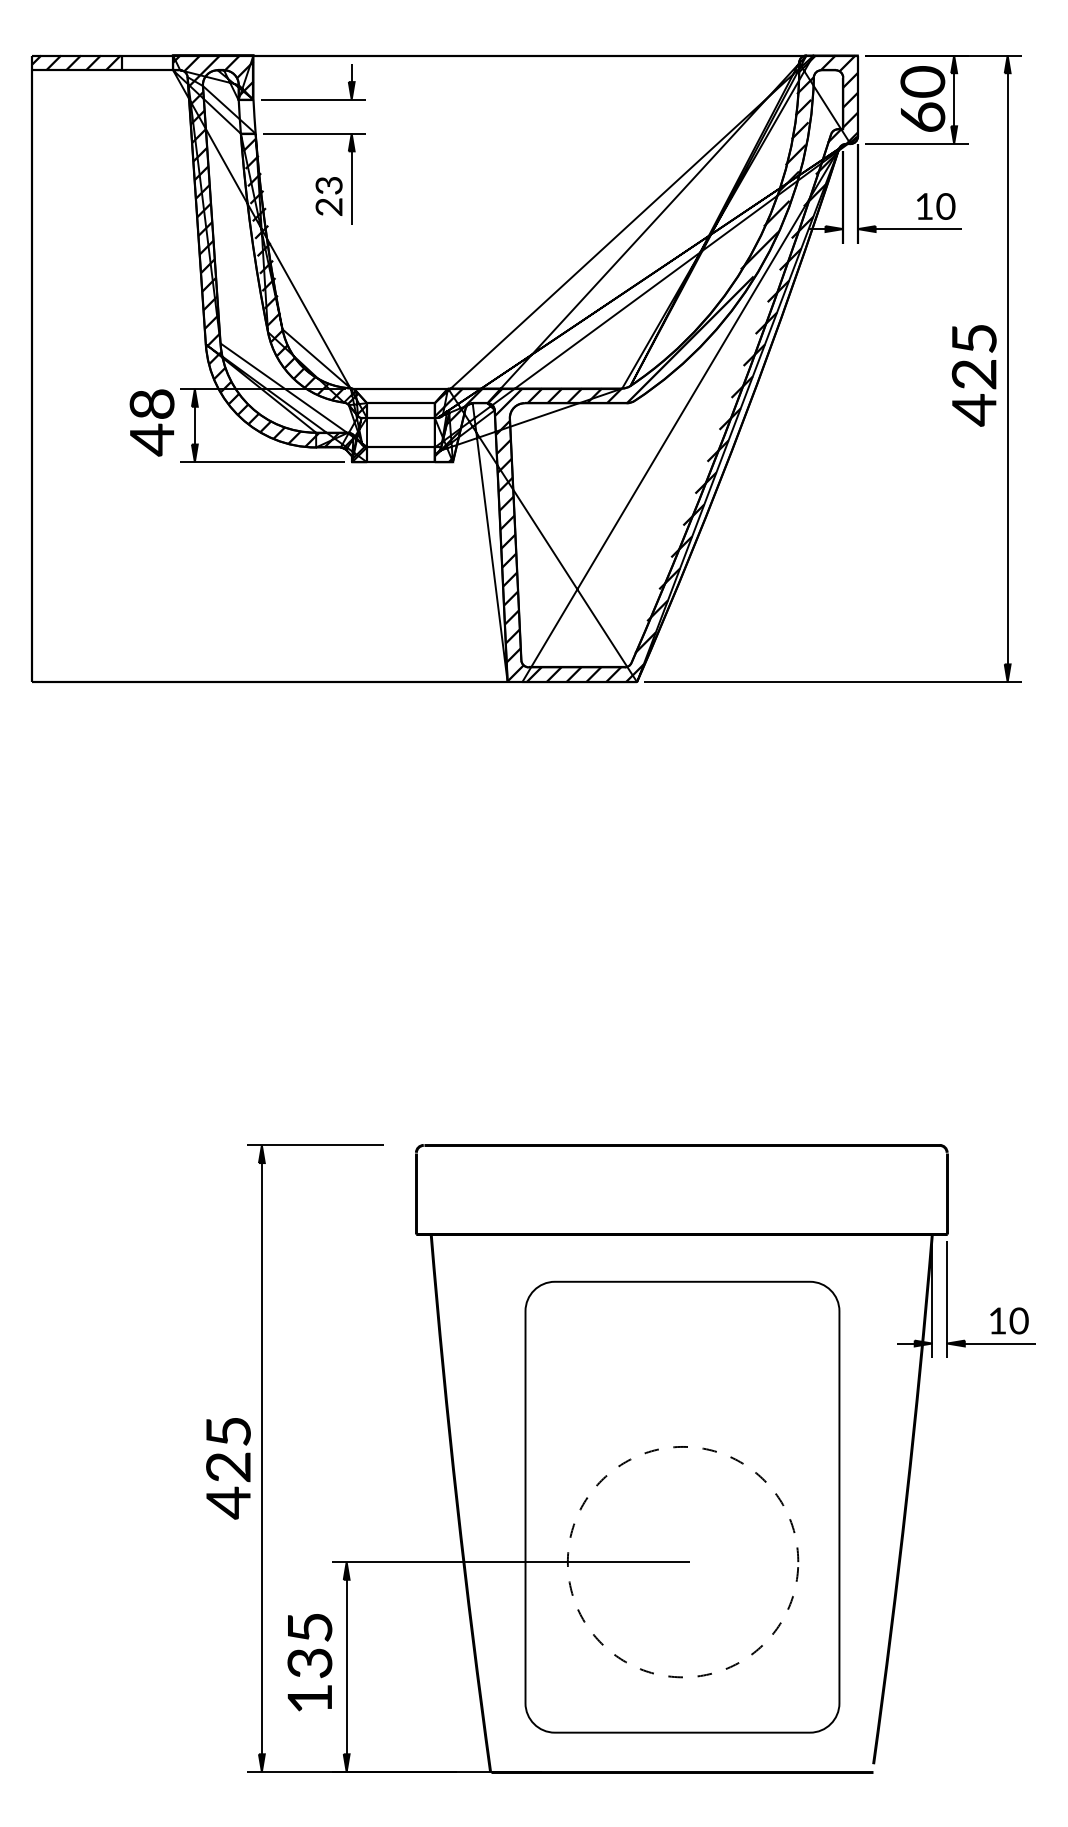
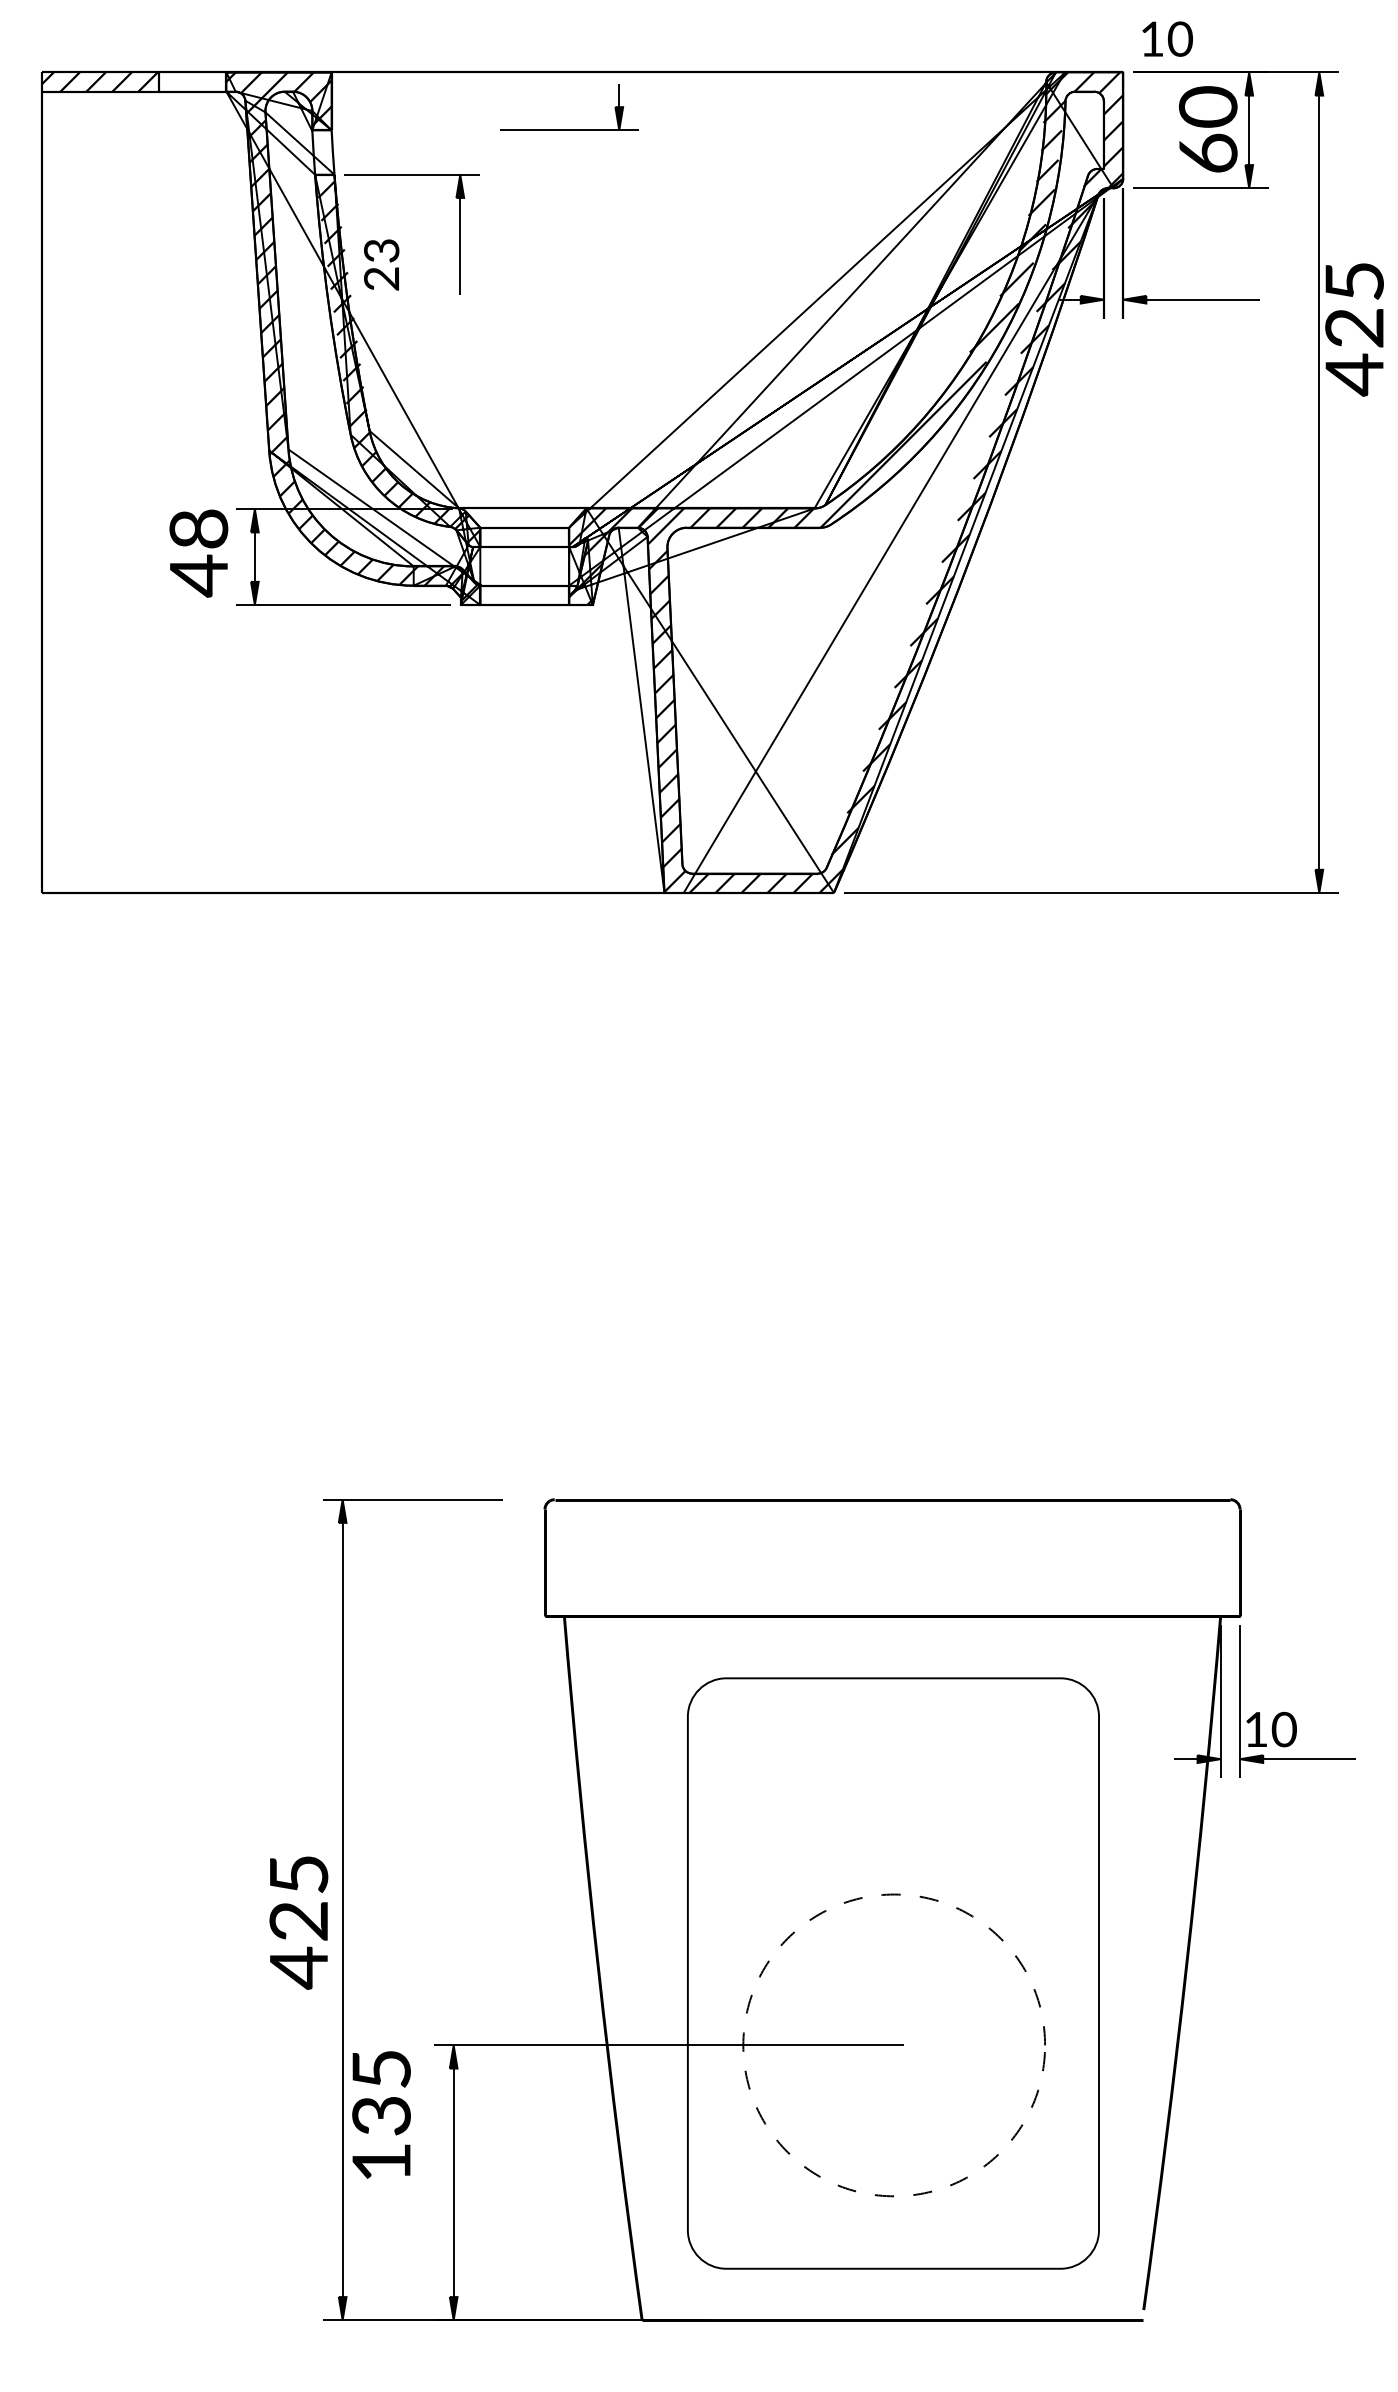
part: (313, 99) -> (569, 129), moved
text: (328, 196) -> (381, 264), moved
text: (936, 206) -> (1167, 38), moved
text: (974, 375) -> (1354, 329), moved
text: (1009, 1320) -> (1271, 1729), moved
text: (309, 1662) -> (381, 2114), moved

